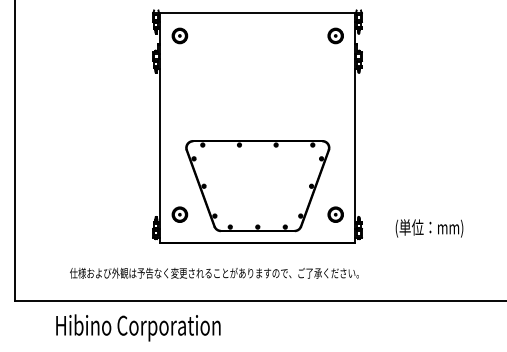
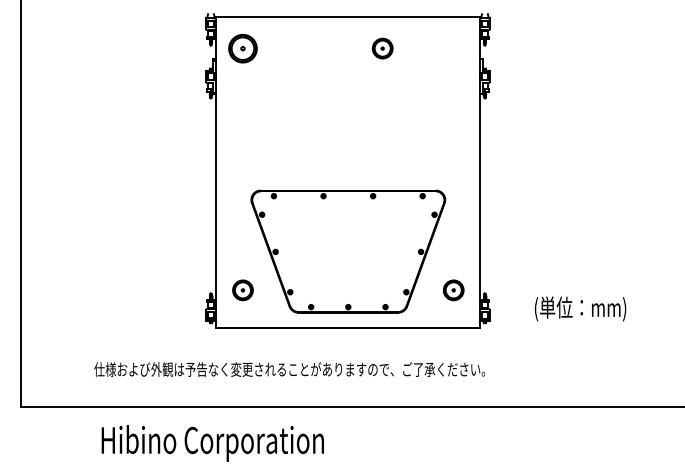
part: (179, 35) -> (242, 48), size x1.4
part: (335, 35) -> (382, 48), moved
text: (138, 327) -> (212, 443), moved

